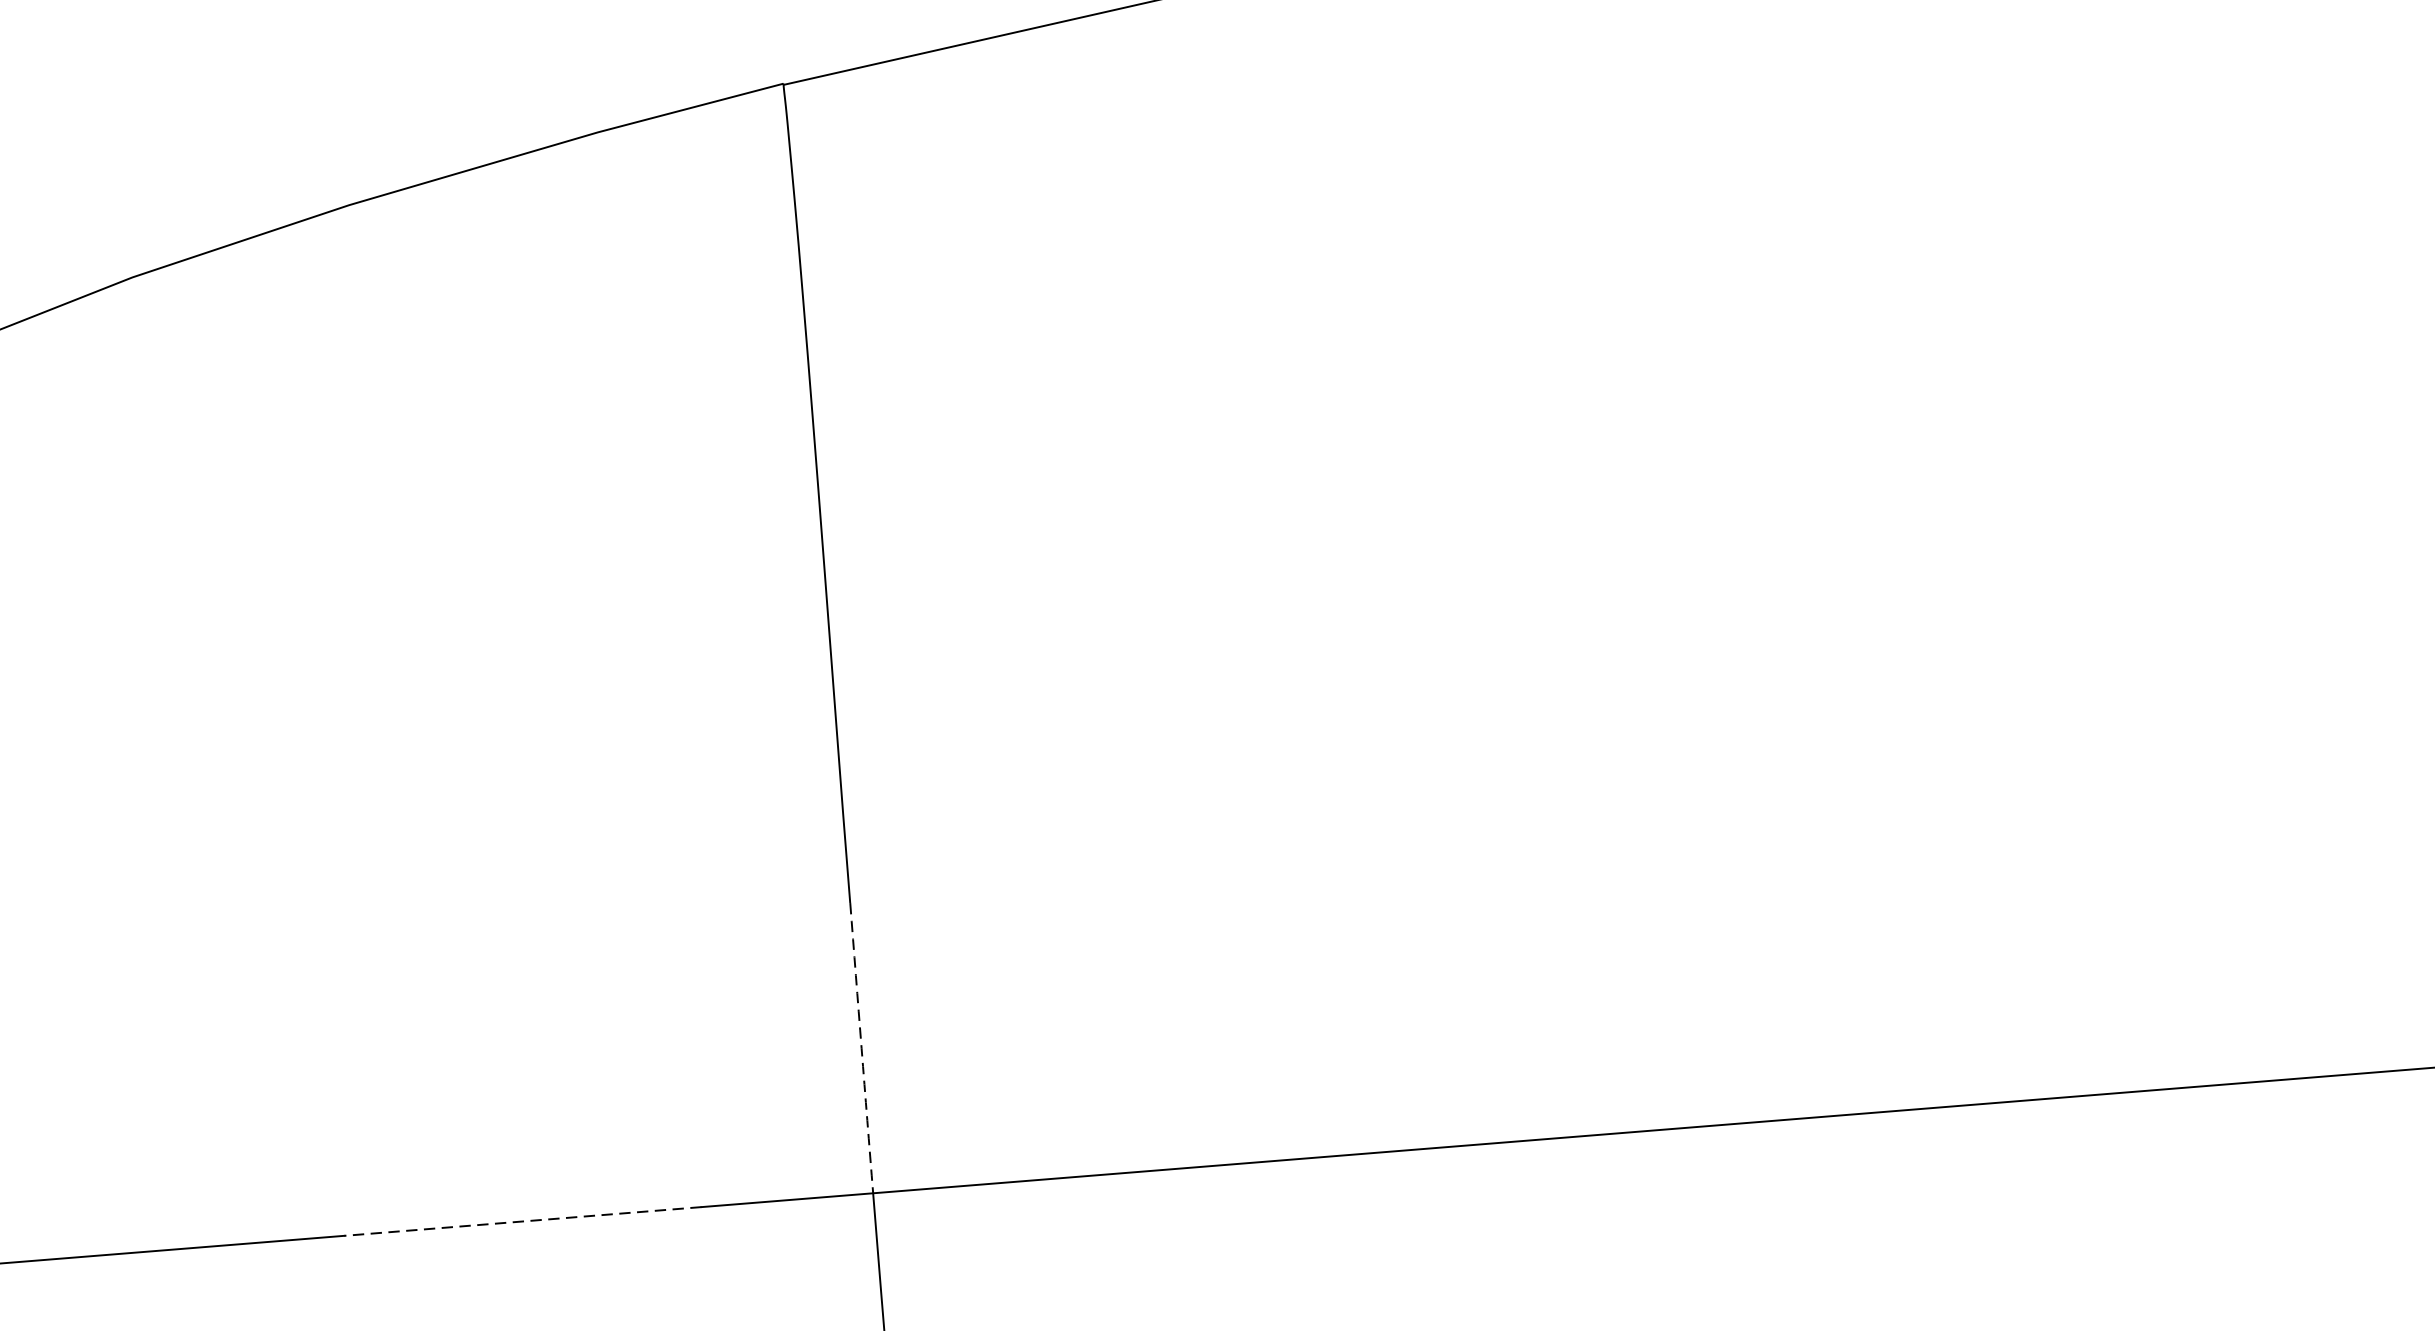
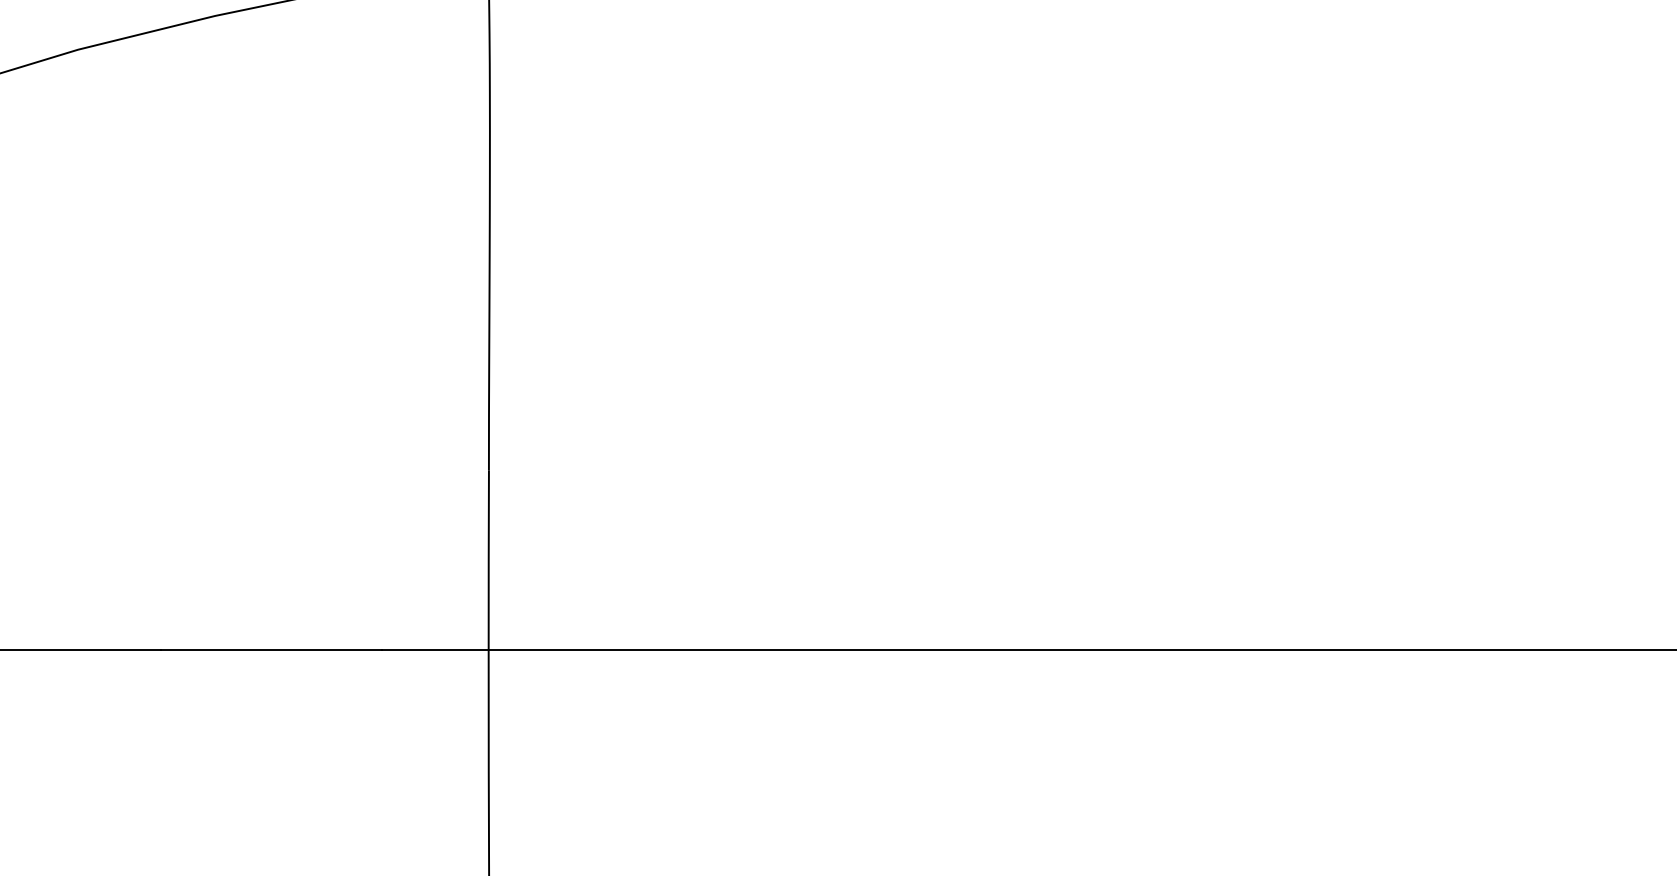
arc: (861, 1048) -> (488, 560), dashed -> solid
line: (522, 1222) -> (271, 650), dashed -> solid

